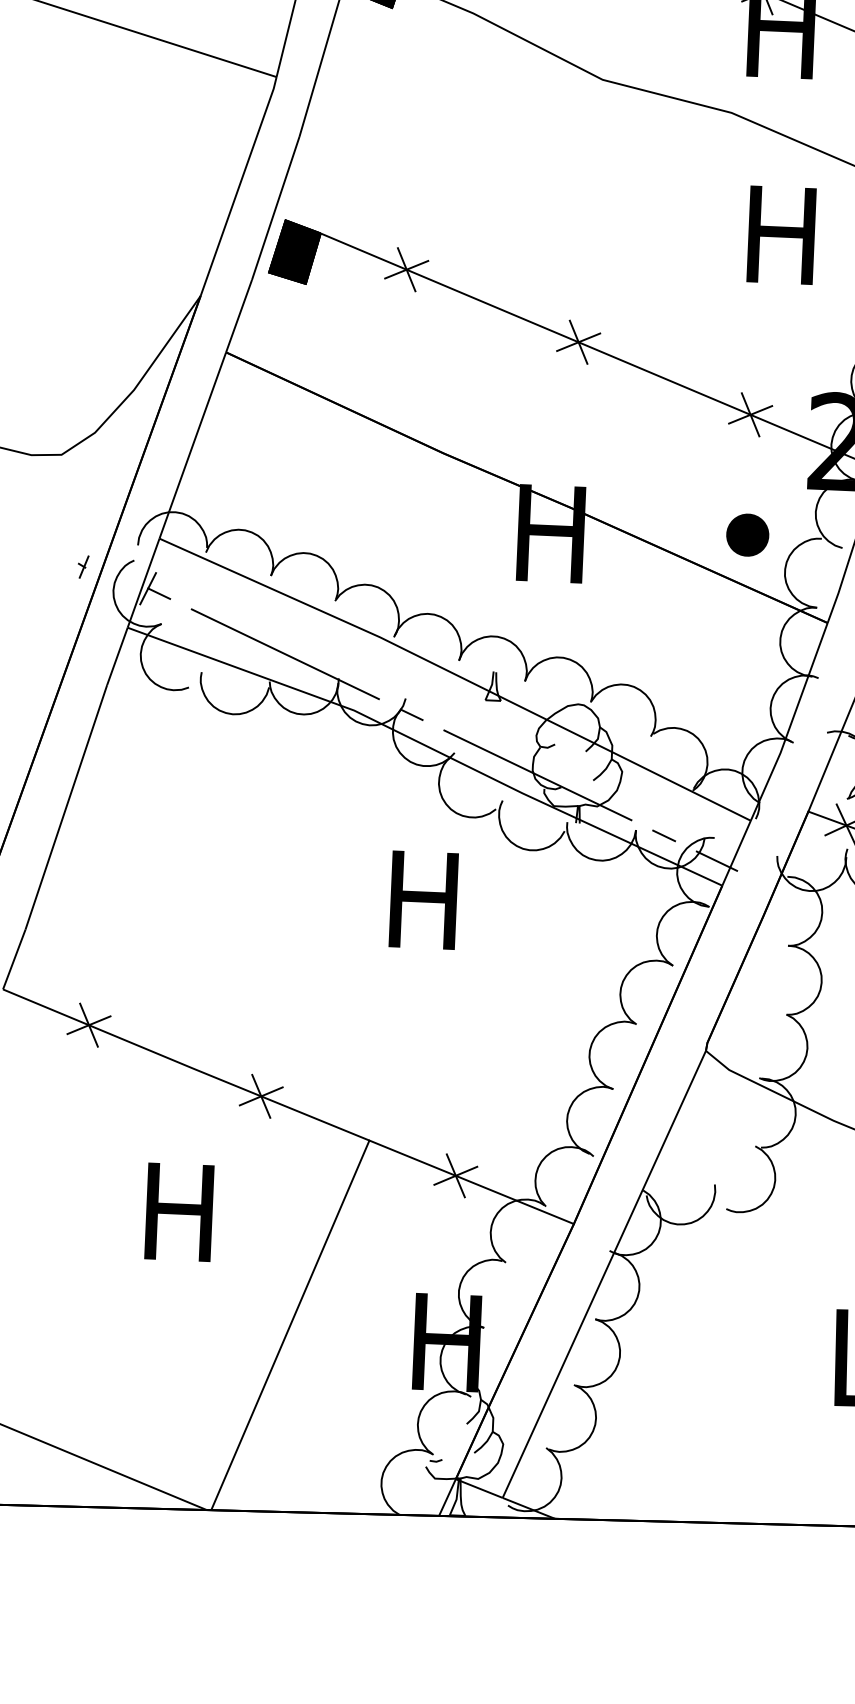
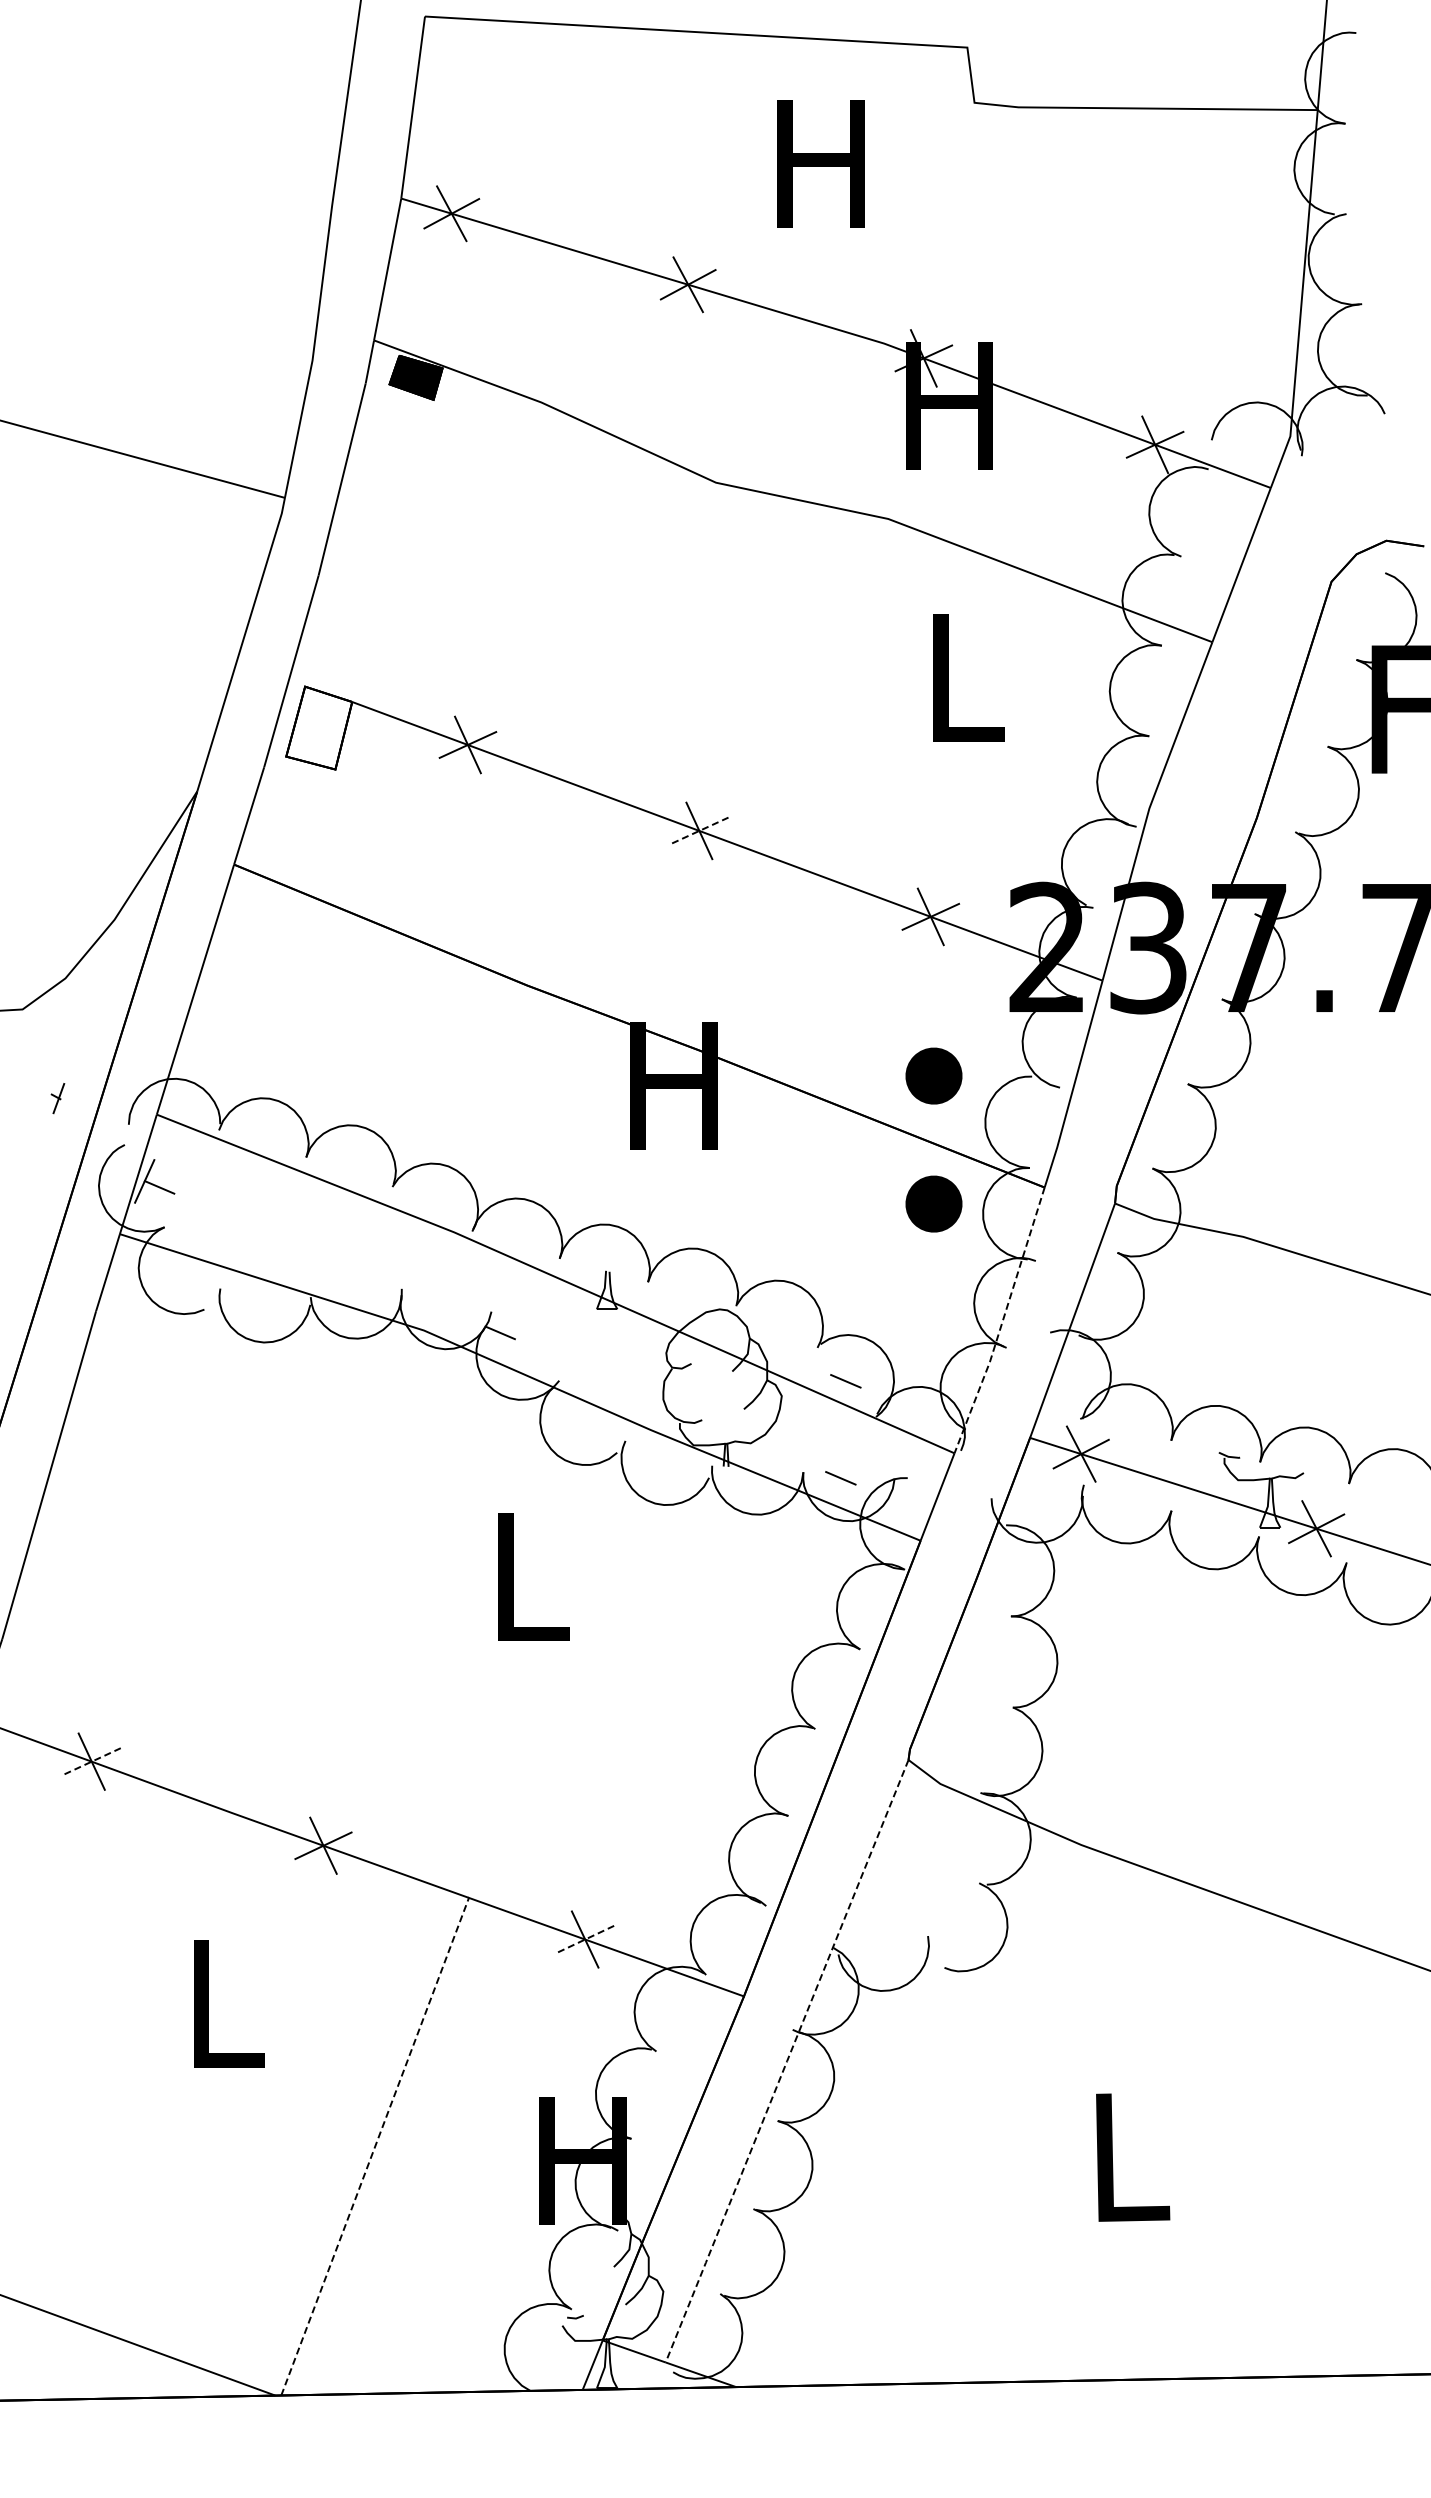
text: (781, 235) -> (961, 677), H -> L
fill: (295, 251) -> (319, 727), removed
line: (578, 341) -> (699, 830), solid -> dashed
part: (83, 567) -> (57, 1098), moved
part: (743, 631) -> (933, 1203), added
line: (285, 654) -> (329, 1260), removed
line: (791, 722) -> (1002, 1321), solid -> dashed
line: (670, 762) -> (845, 1381), added
line: (537, 775) -> (670, 1405), removed
line: (717, 861) -> (912, 1508), removed
text: (423, 899) -> (526, 1576), H -> L
line: (88, 1025) -> (91, 1761), solid -> dashed
line: (456, 1175) -> (585, 1939), solid -> dashed
text: (179, 1212) -> (221, 2003), H -> L
line: (603, 1275) -> (786, 2062), solid -> dashed
line: (289, 1325) -> (374, 2147), solid -> dashed

